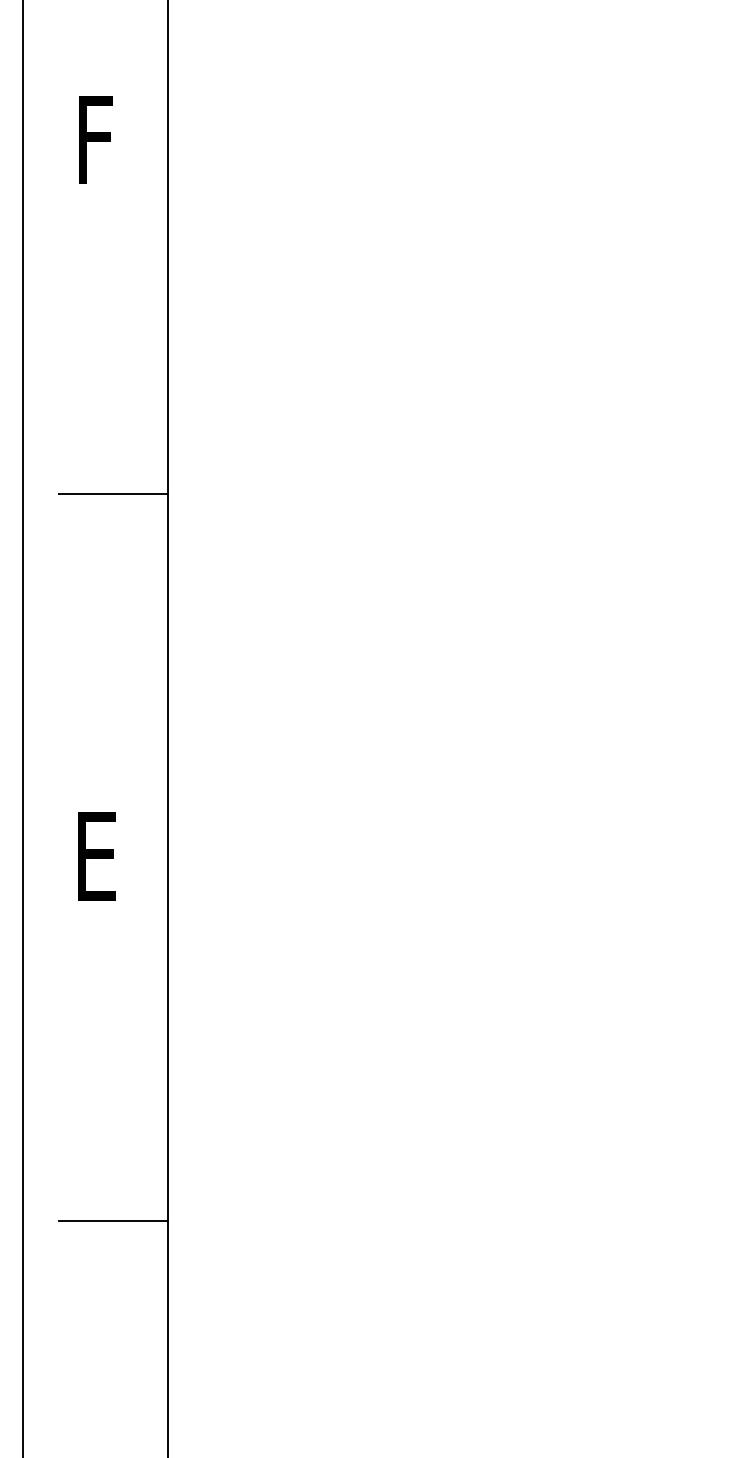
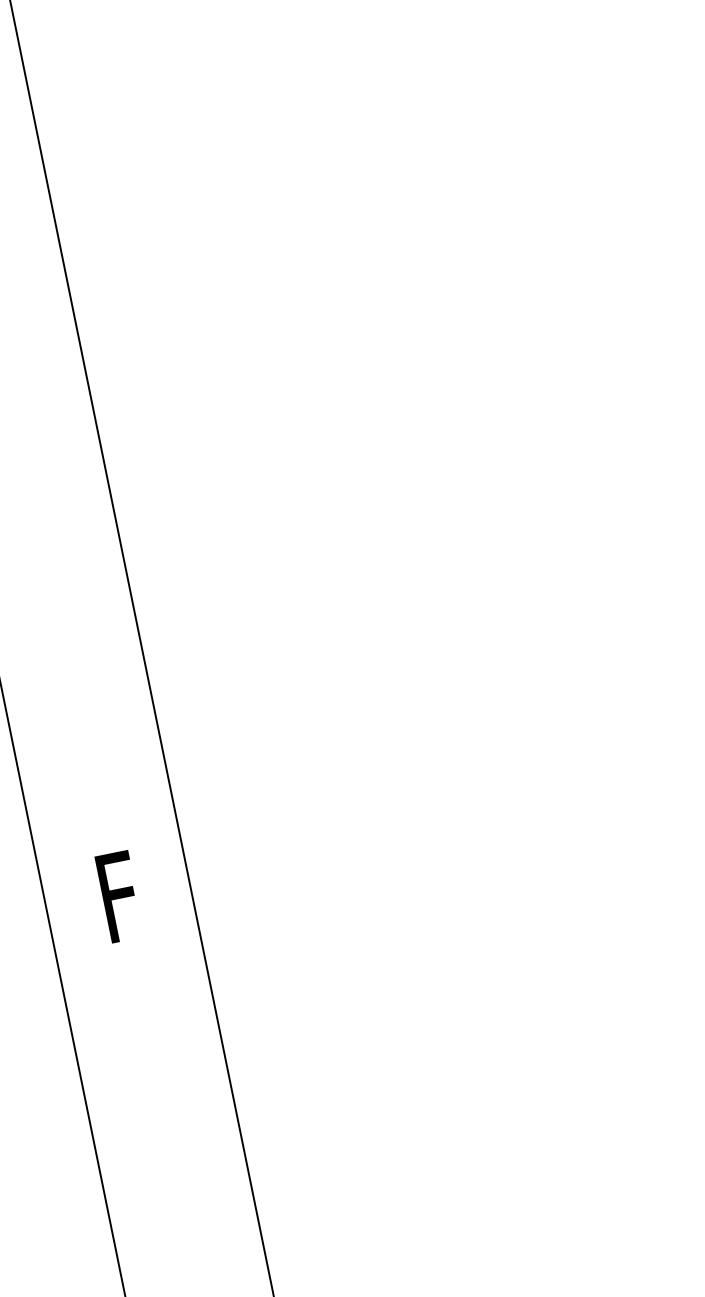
line: (113, 493) -> (63, 537), removed
text: (96, 856) -> (119, 896), E -> F
line: (113, 1221) -> (208, 1251), removed

